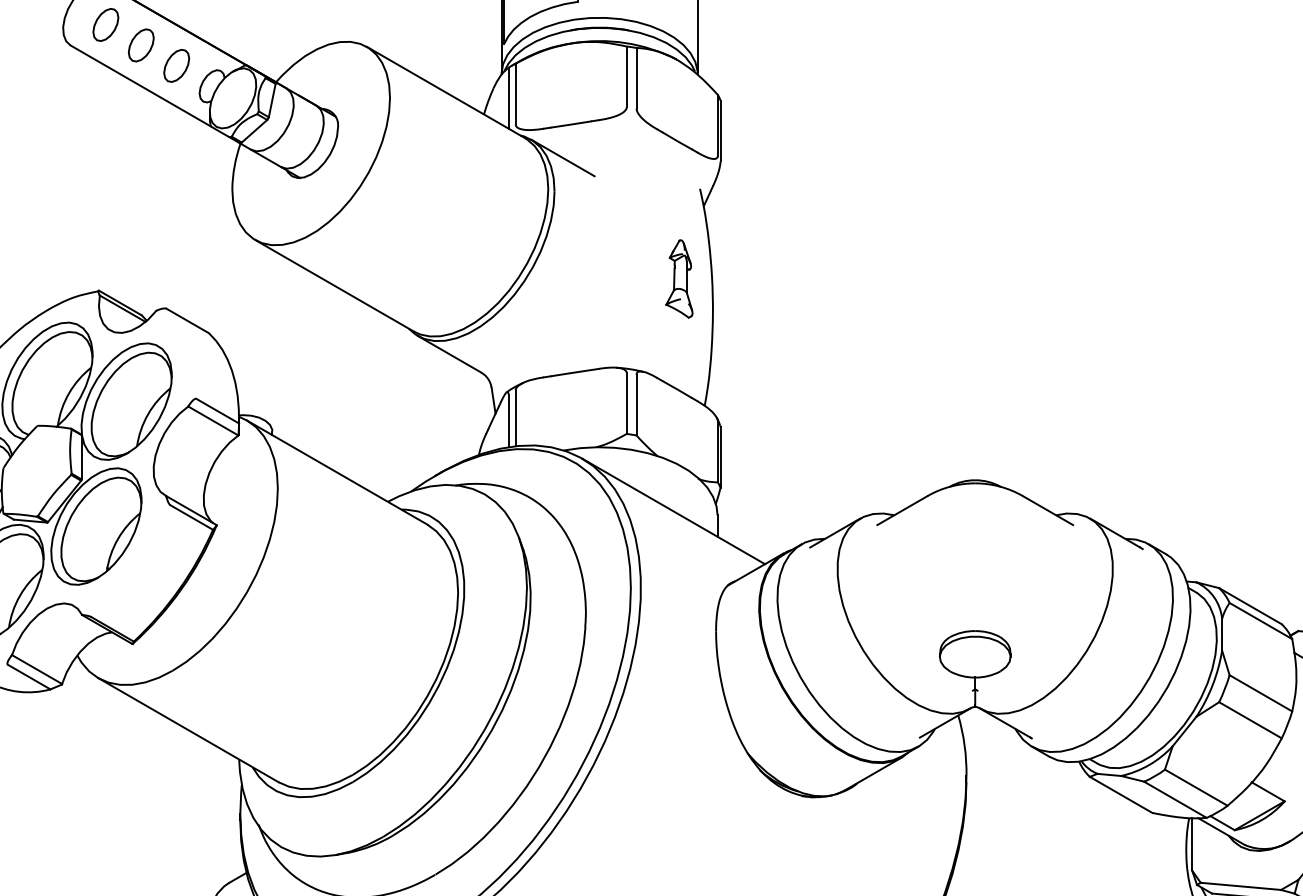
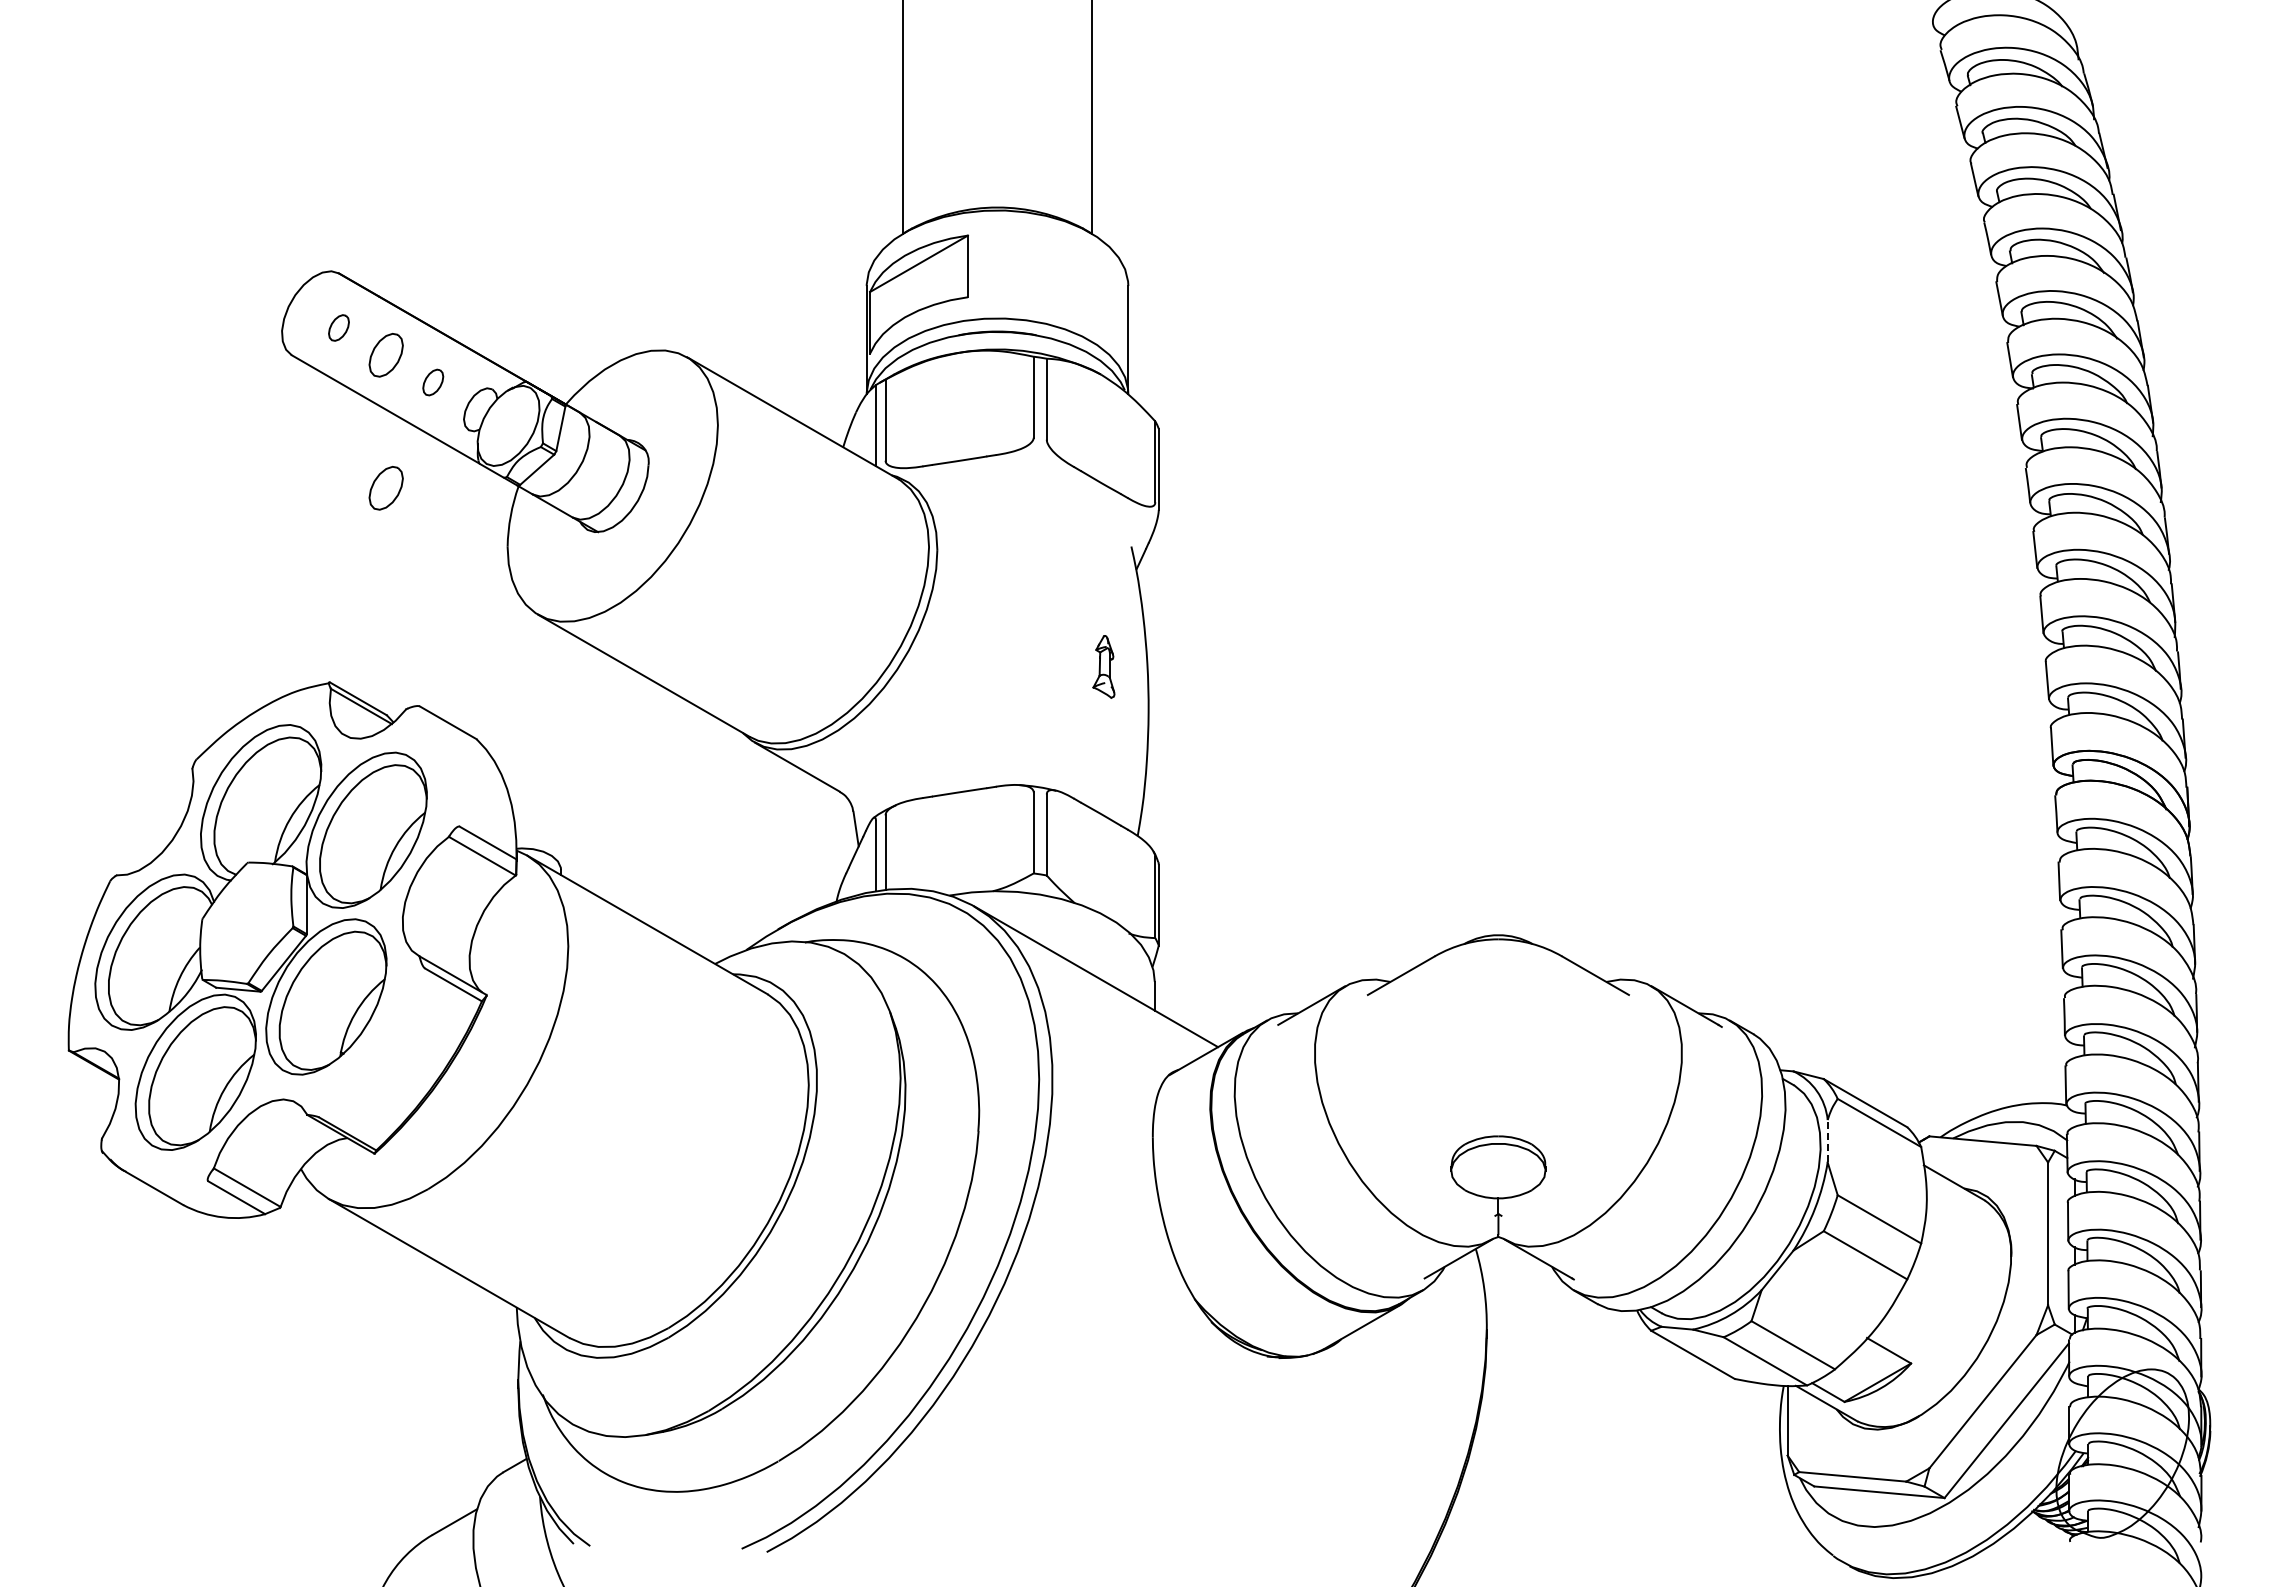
part: (105, 24) -> (338, 327), size x0.6
part: (175, 65) -> (432, 382), size x0.6
part: (140, 145) -> (385, 488), added
line: (562, 157) -> (948, 504), removed
part: (679, 278) -> (1103, 666), size x0.6
line: (1221, 634) -> (1827, 1140), solid -> dashed

